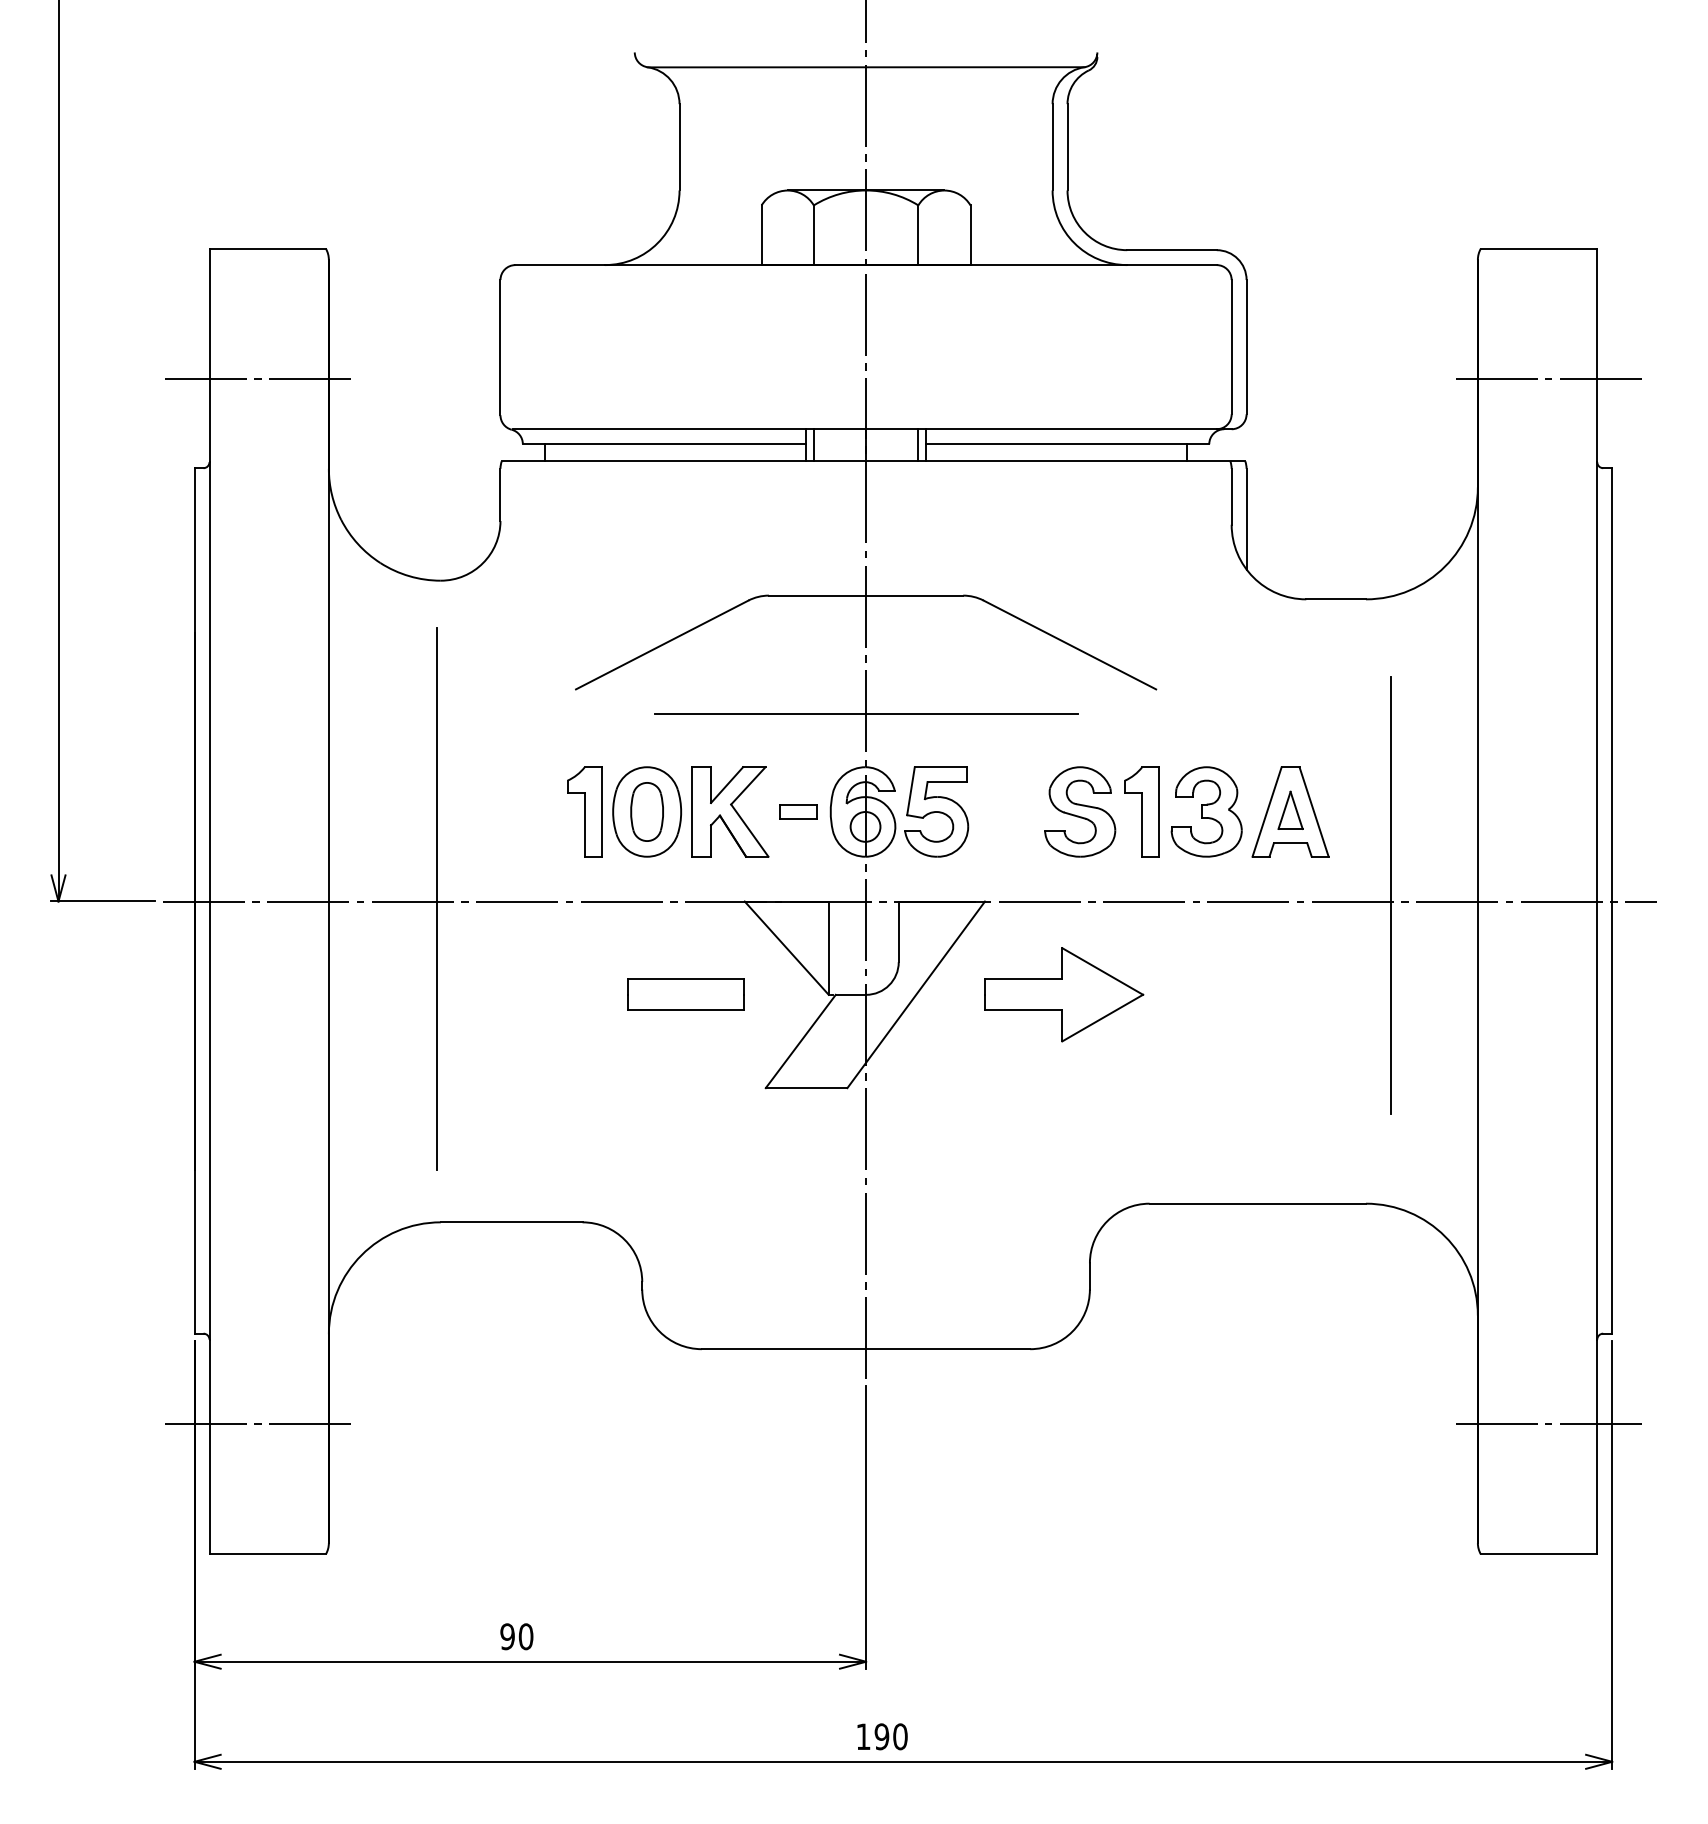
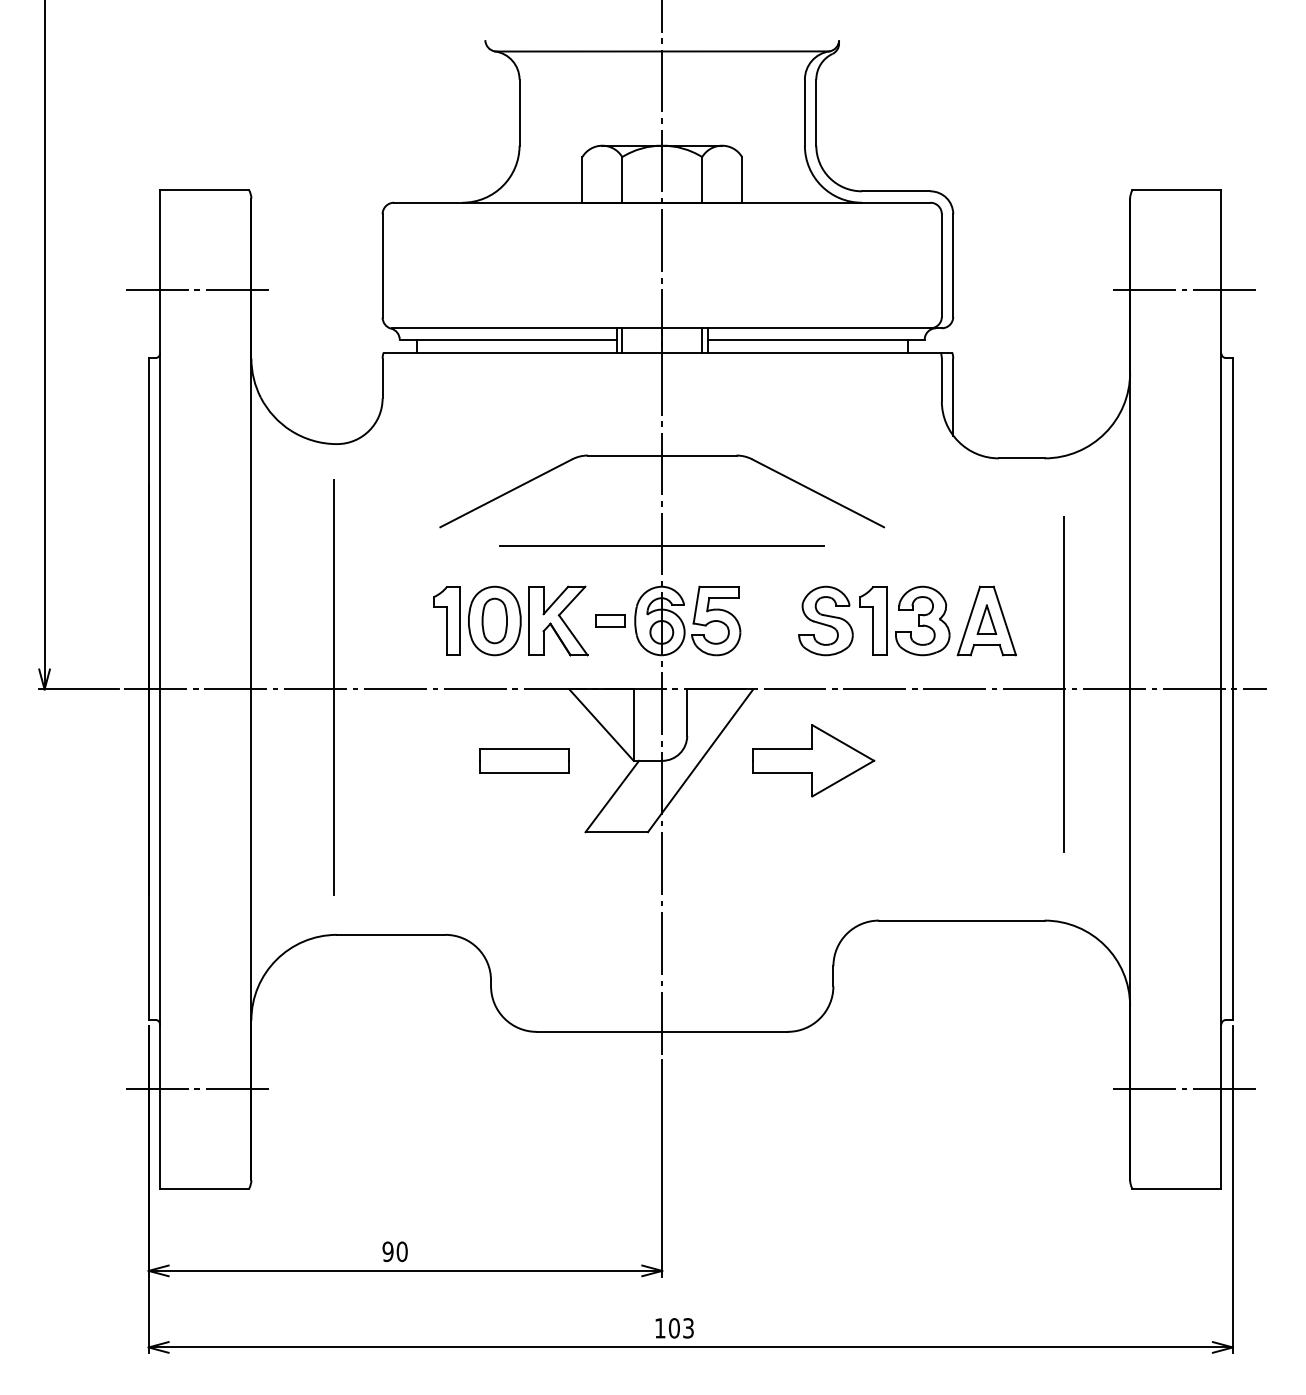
text: (890, 1736) -> (680, 1328), 190 -> 103

